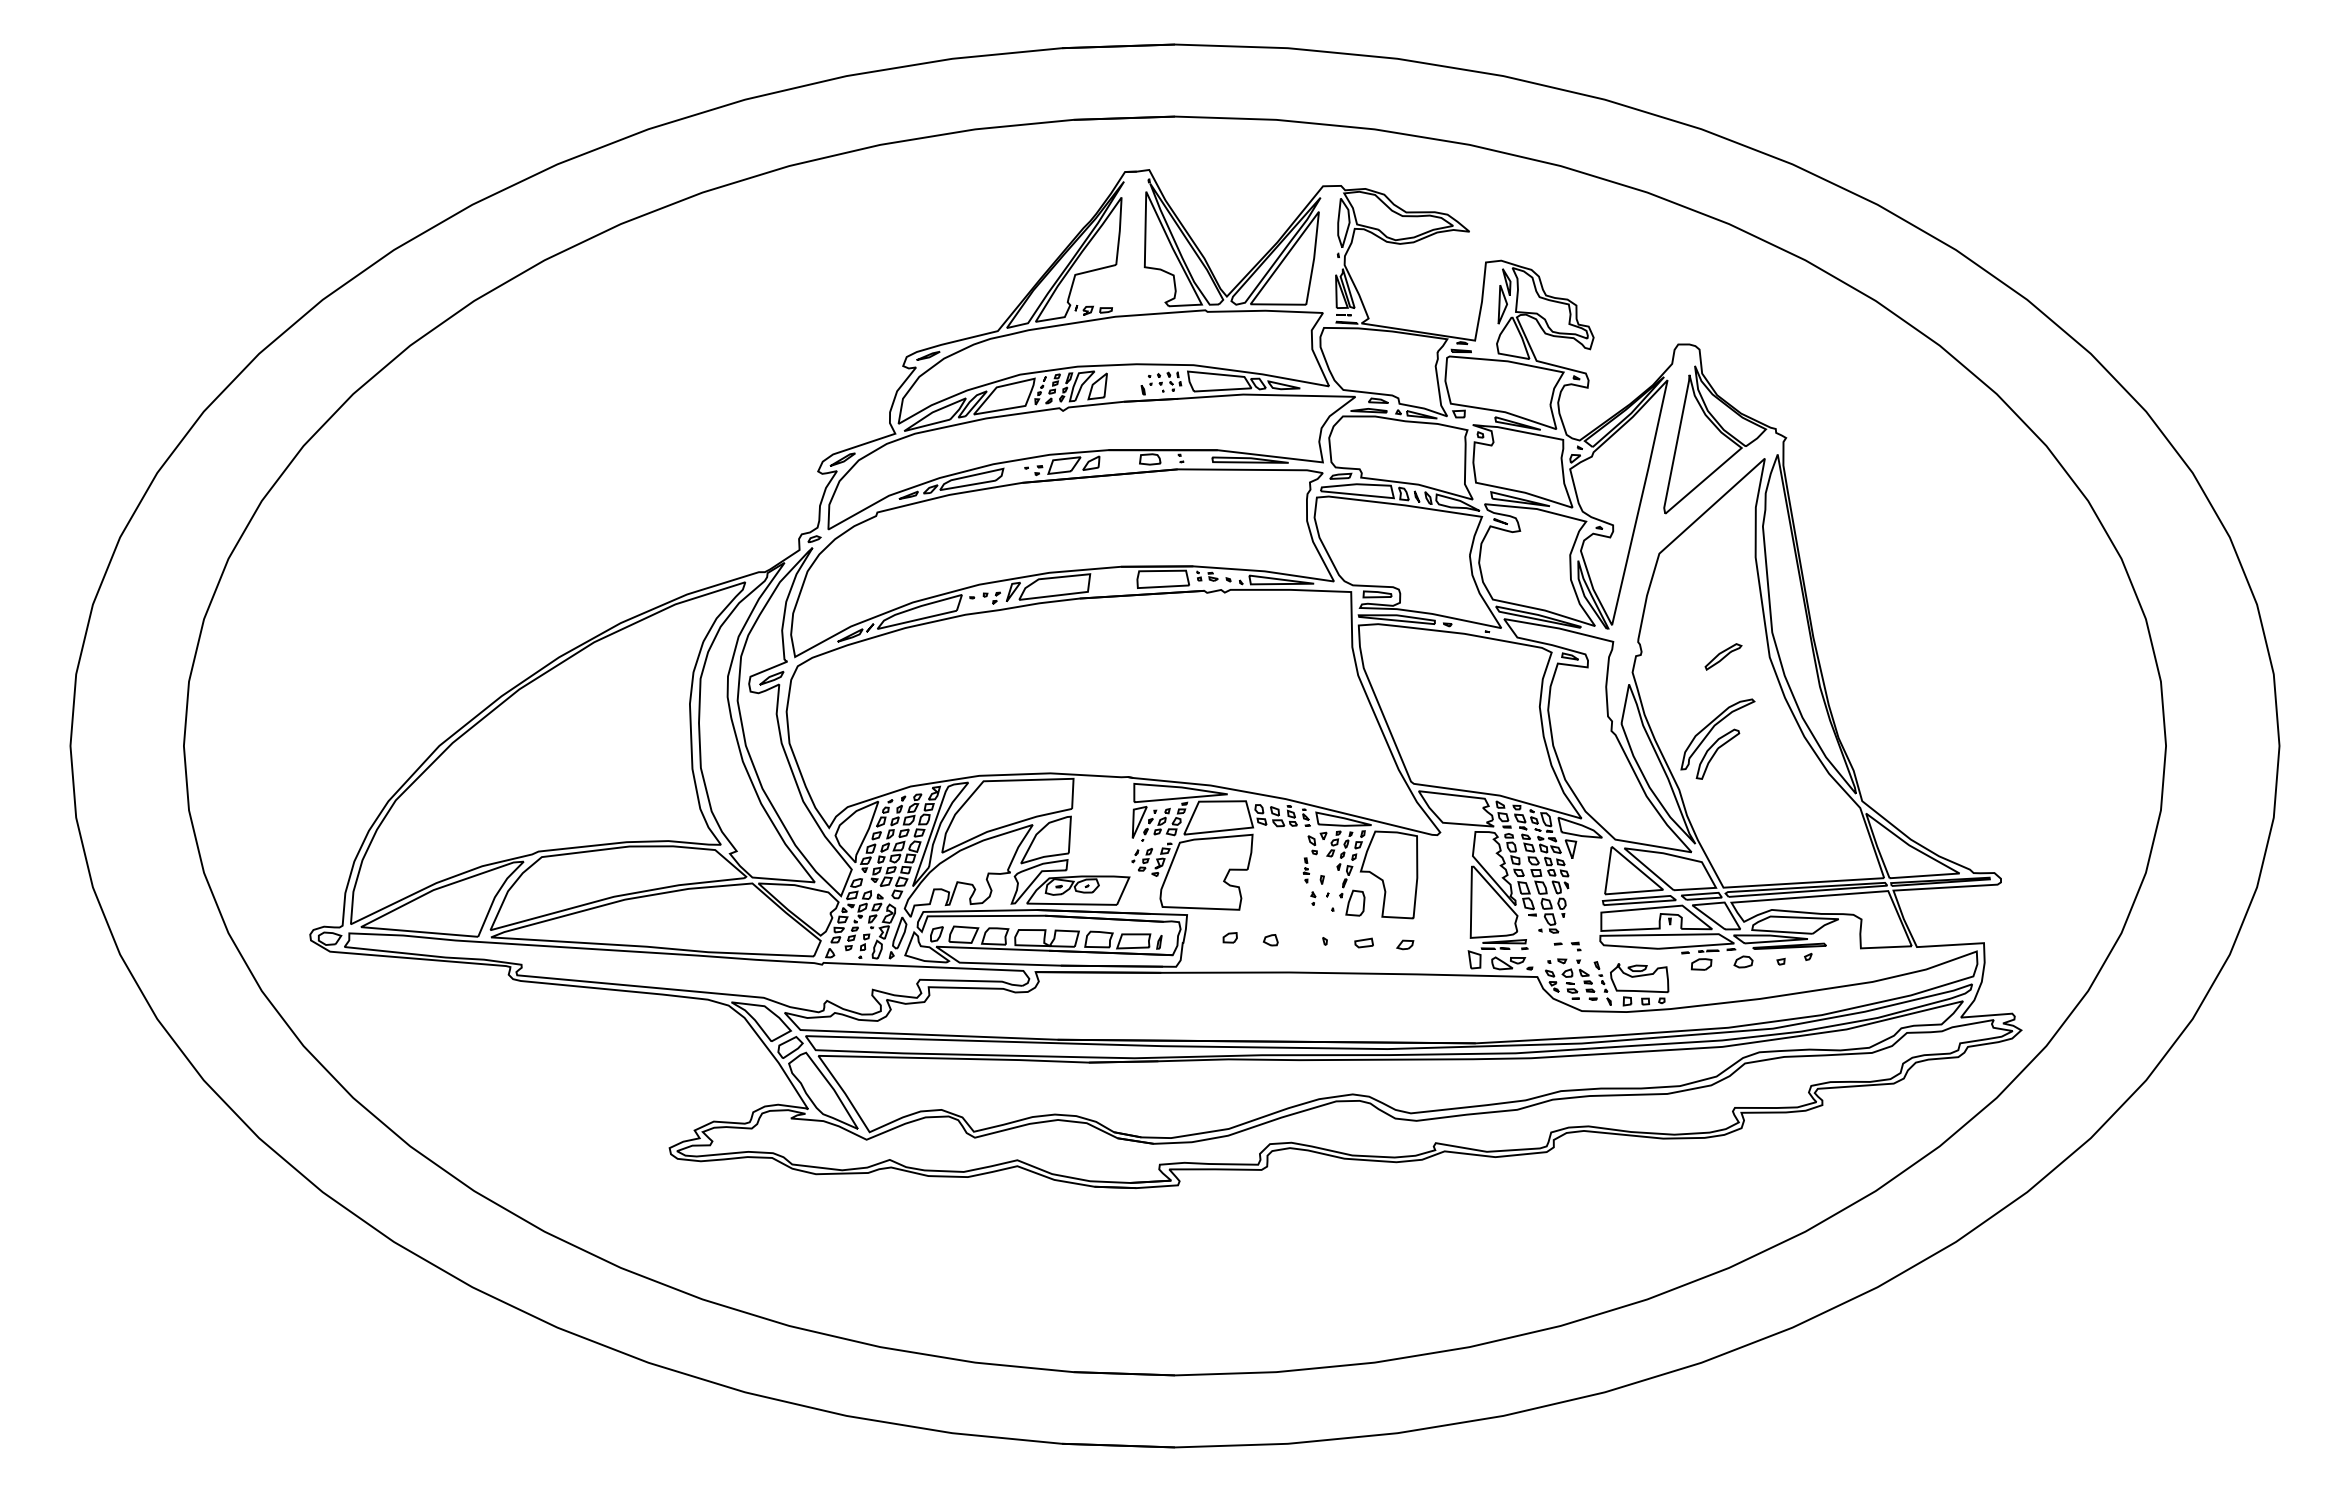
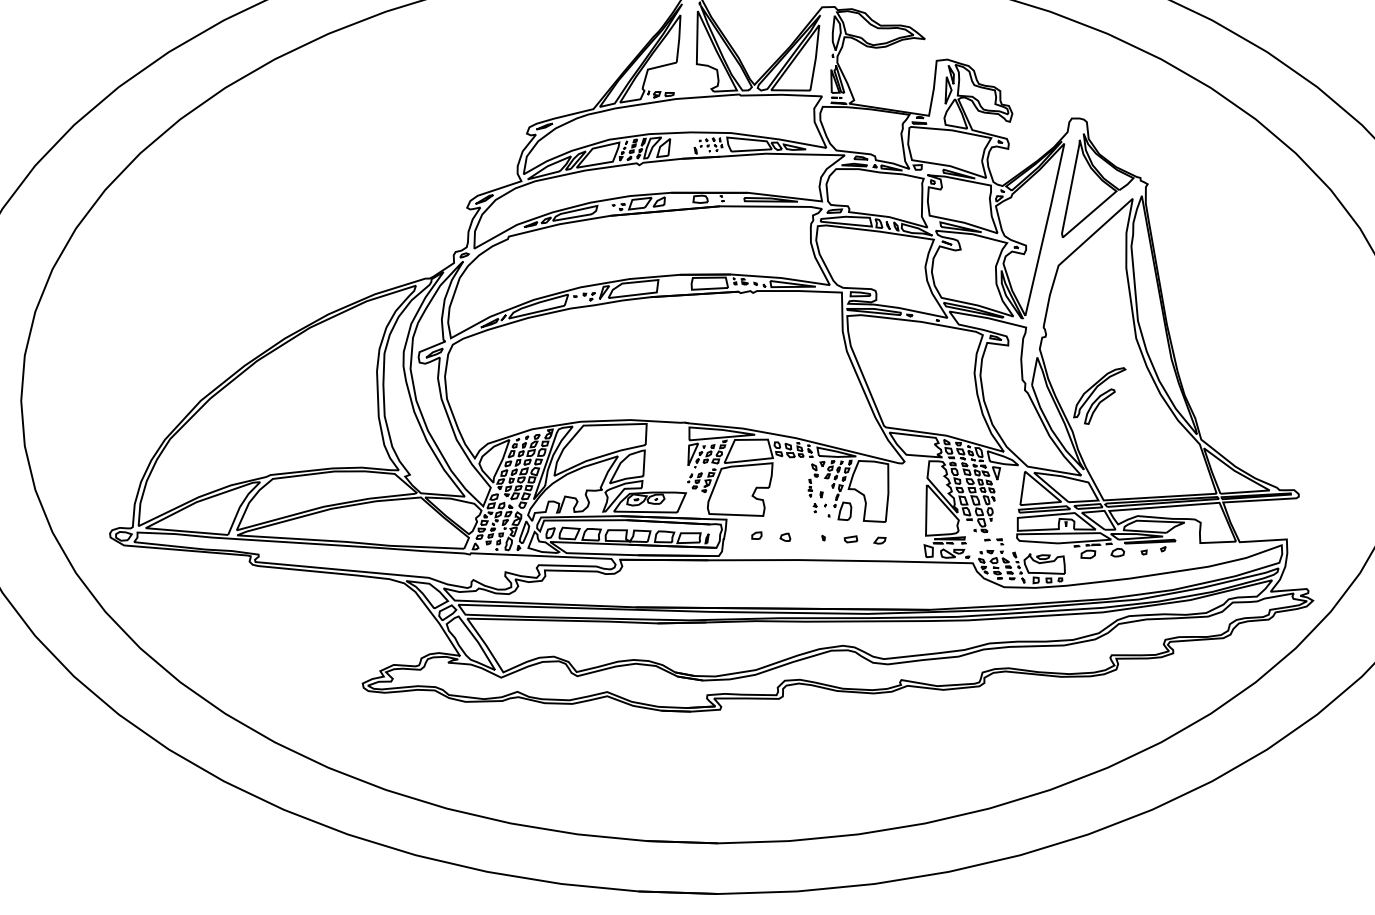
part: (1723, 656) -> (1103, 337), removed

